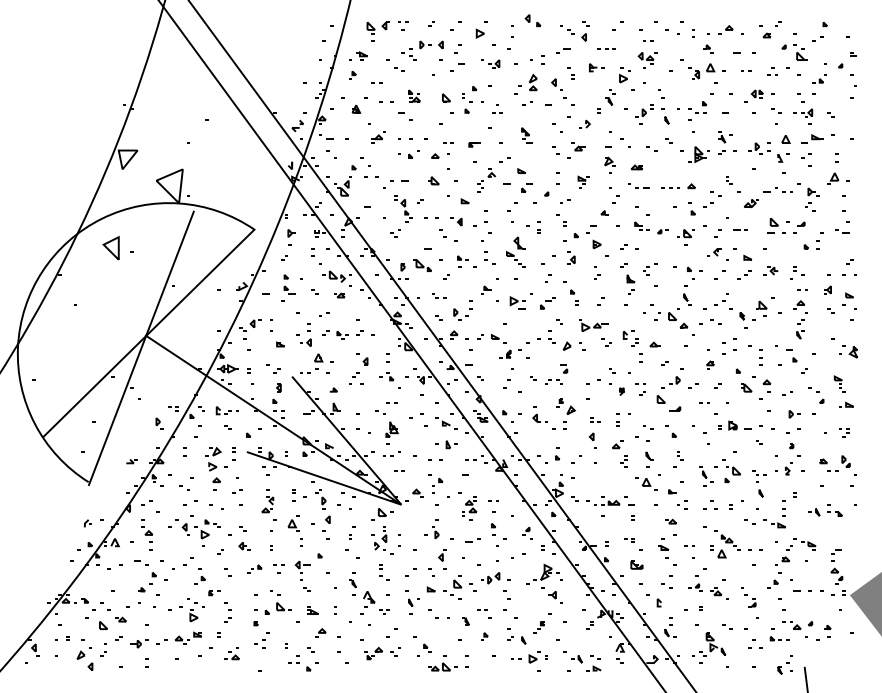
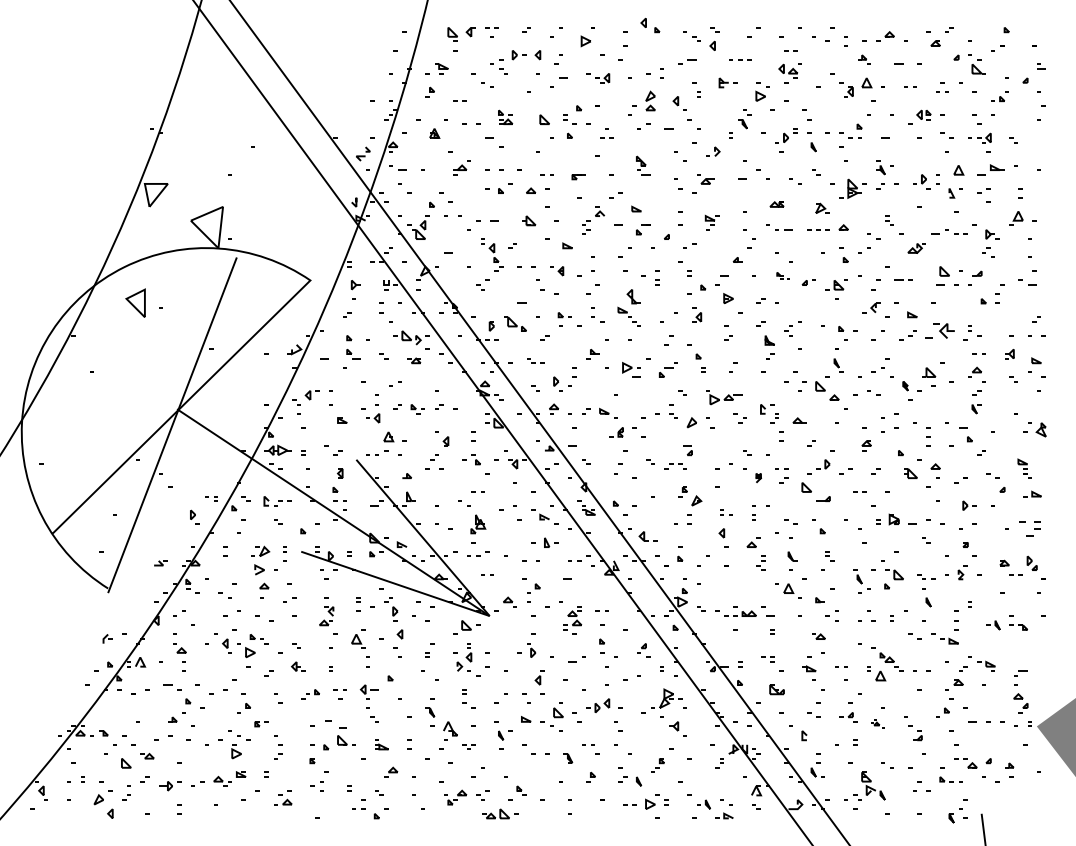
part: (610, 160) -> (822, 207), moved
part: (641, 225) -> (782, 275), size x0.7
part: (770, 270) -> (940, 330), size x1.6
part: (539, 418) -> (647, 536), moved
part: (843, 432) -> (1029, 528), size x1.6
part: (275, 592) -> (335, 723), size x1.6
part: (720, 592) -> (878, 723), size x0.6
part: (443, 666) -> (500, 813), moved

